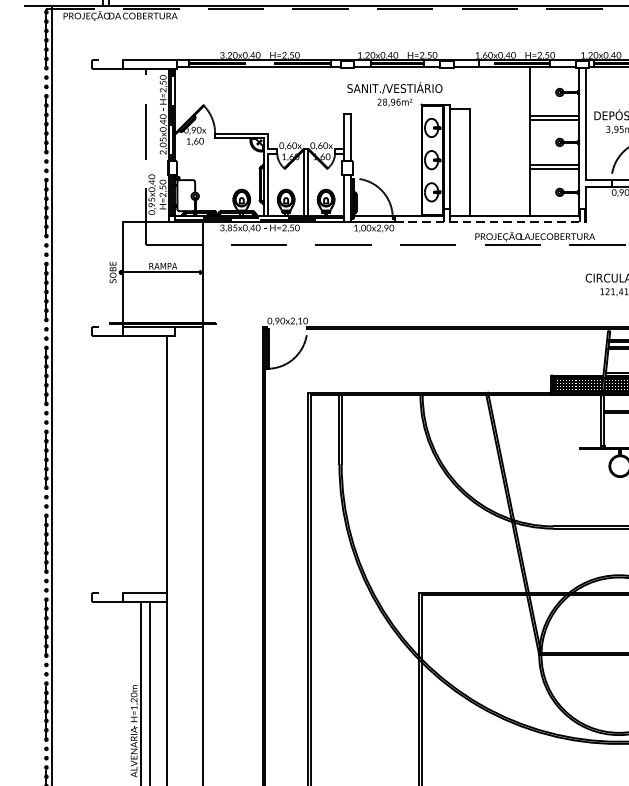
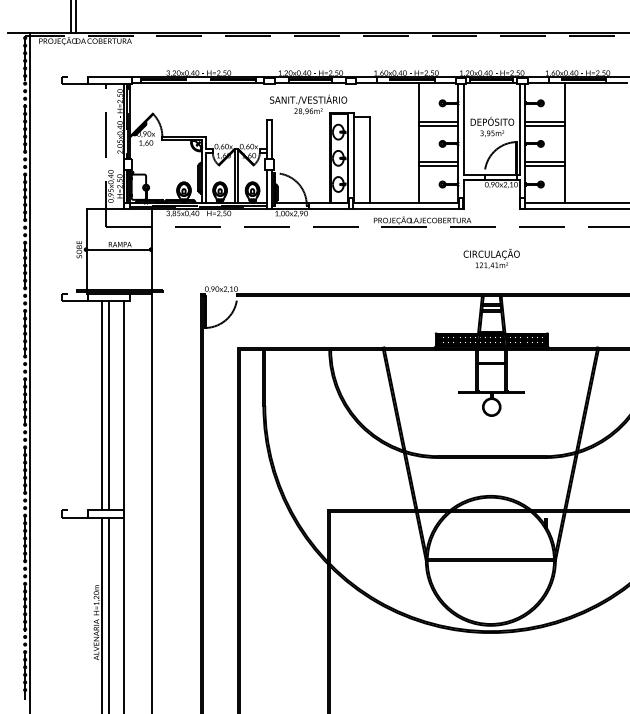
line: (490, 221) -> (386, 208), dashed -> solid
line: (140, 464) -> (101, 405), added
line: (150, 464) -> (109, 405), added

